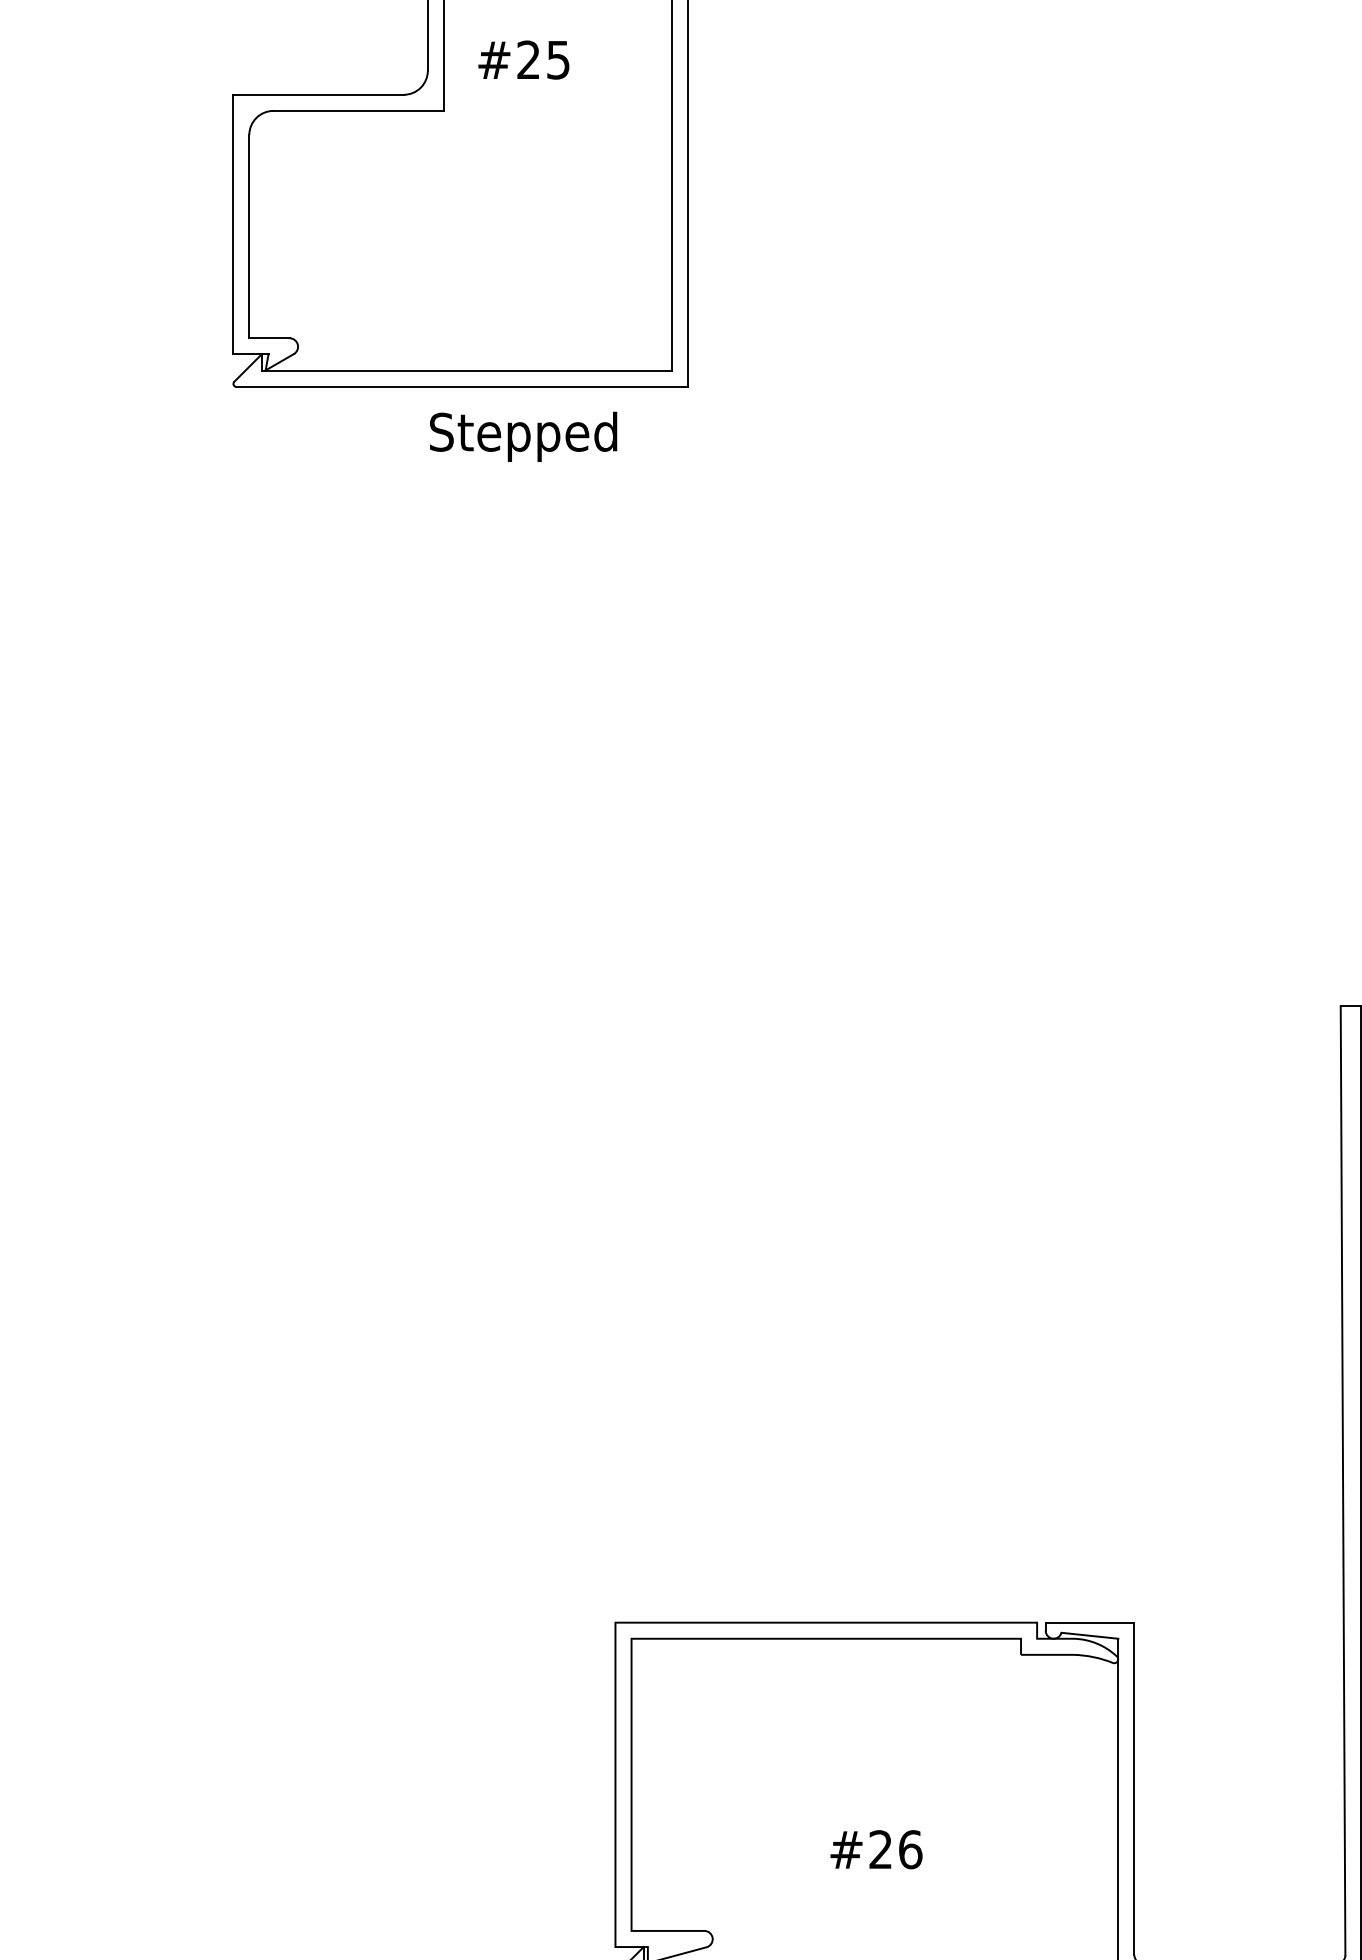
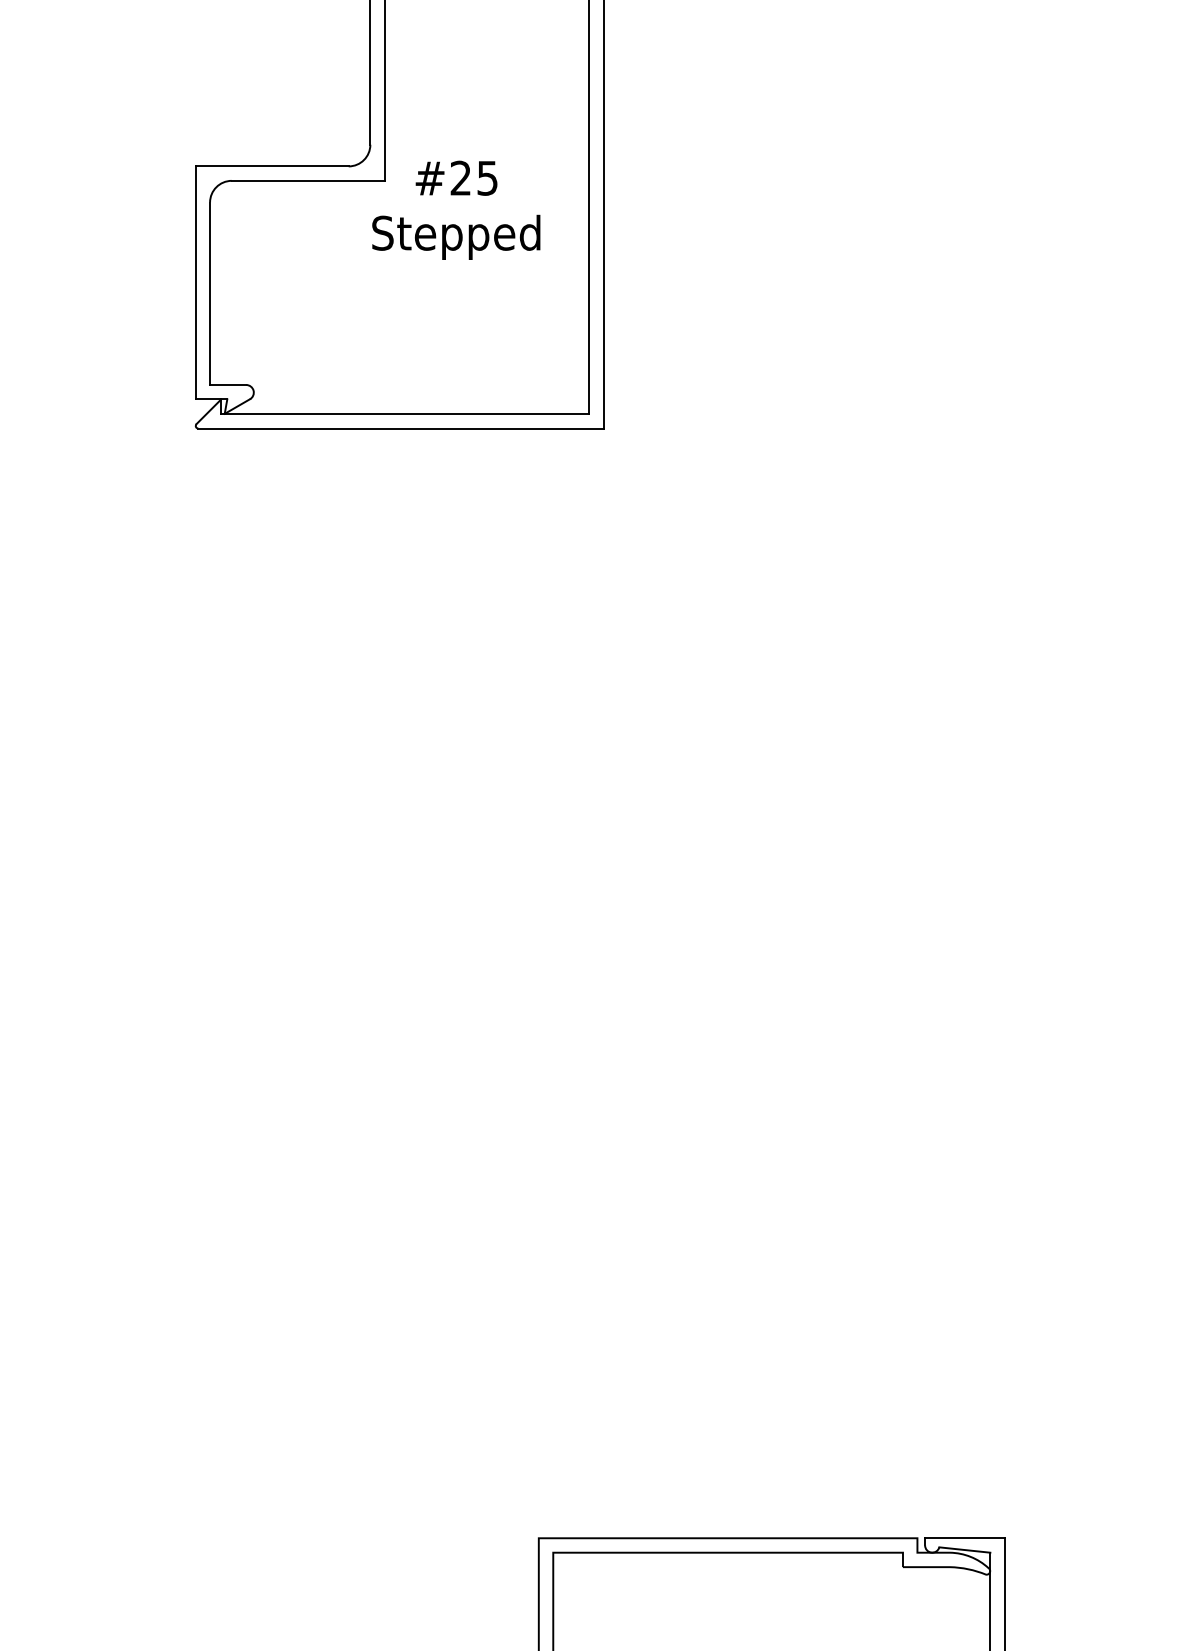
text: (523, 59) -> (456, 177), moved
text: (523, 436) -> (456, 237), moved

